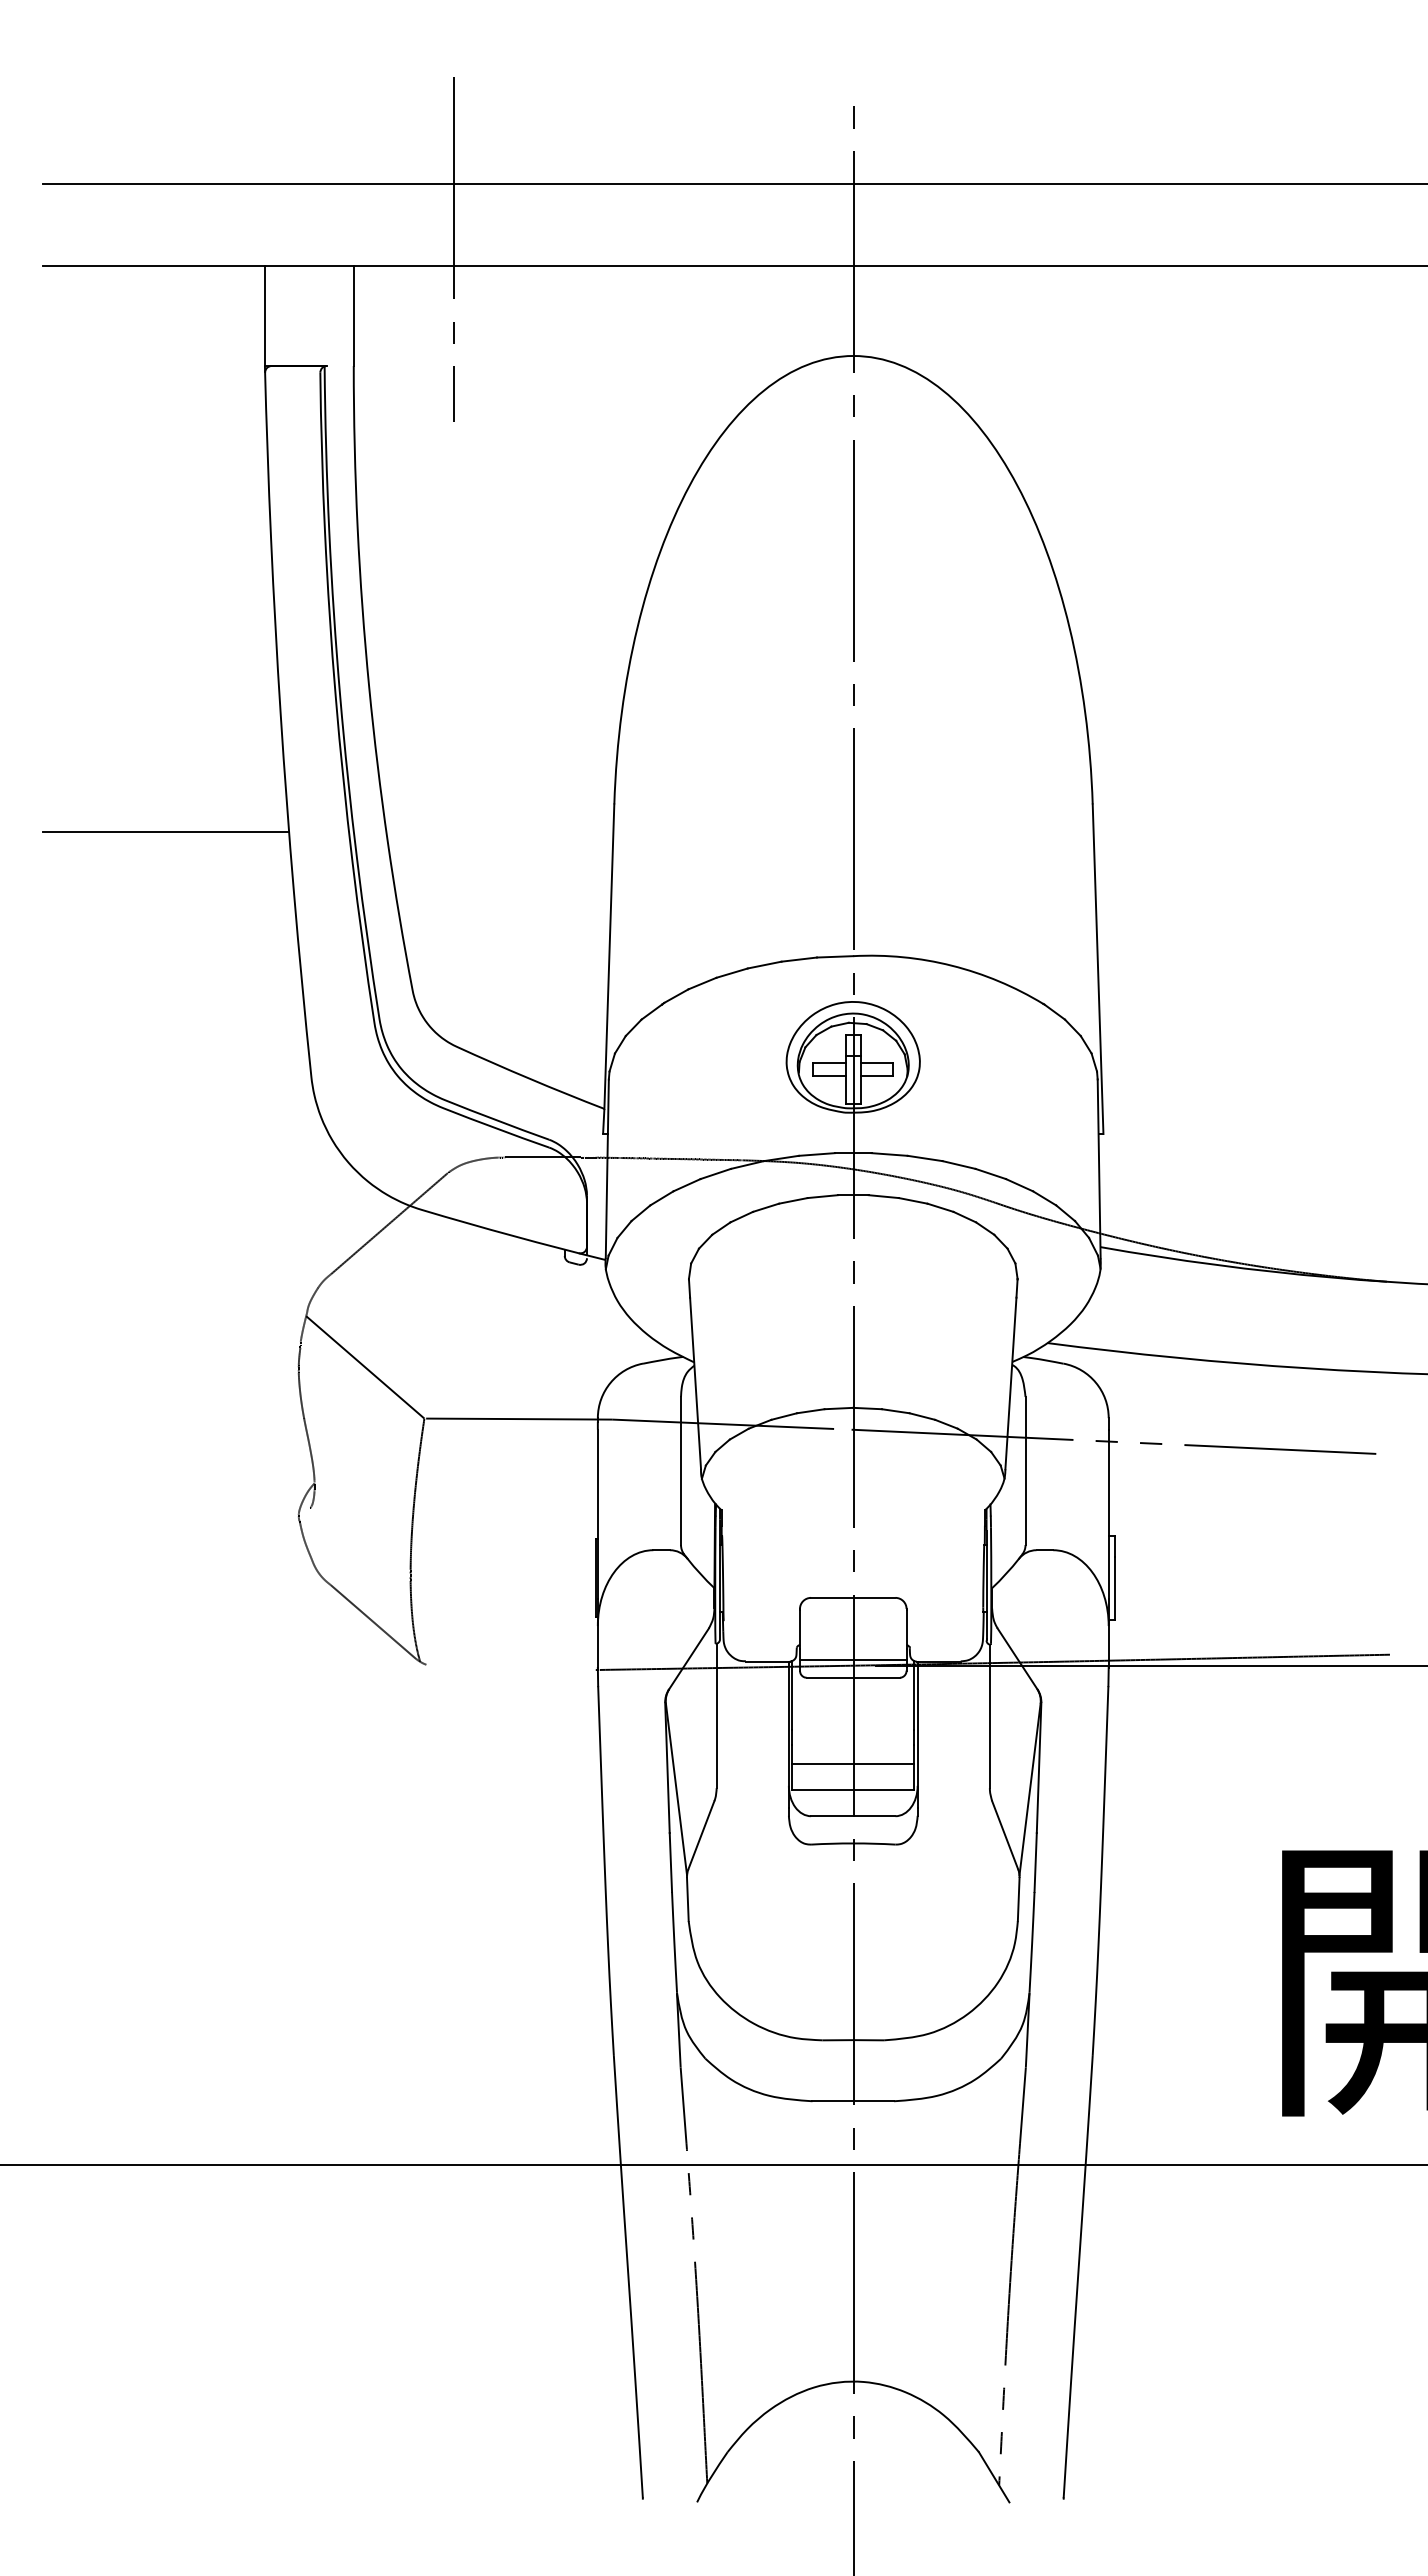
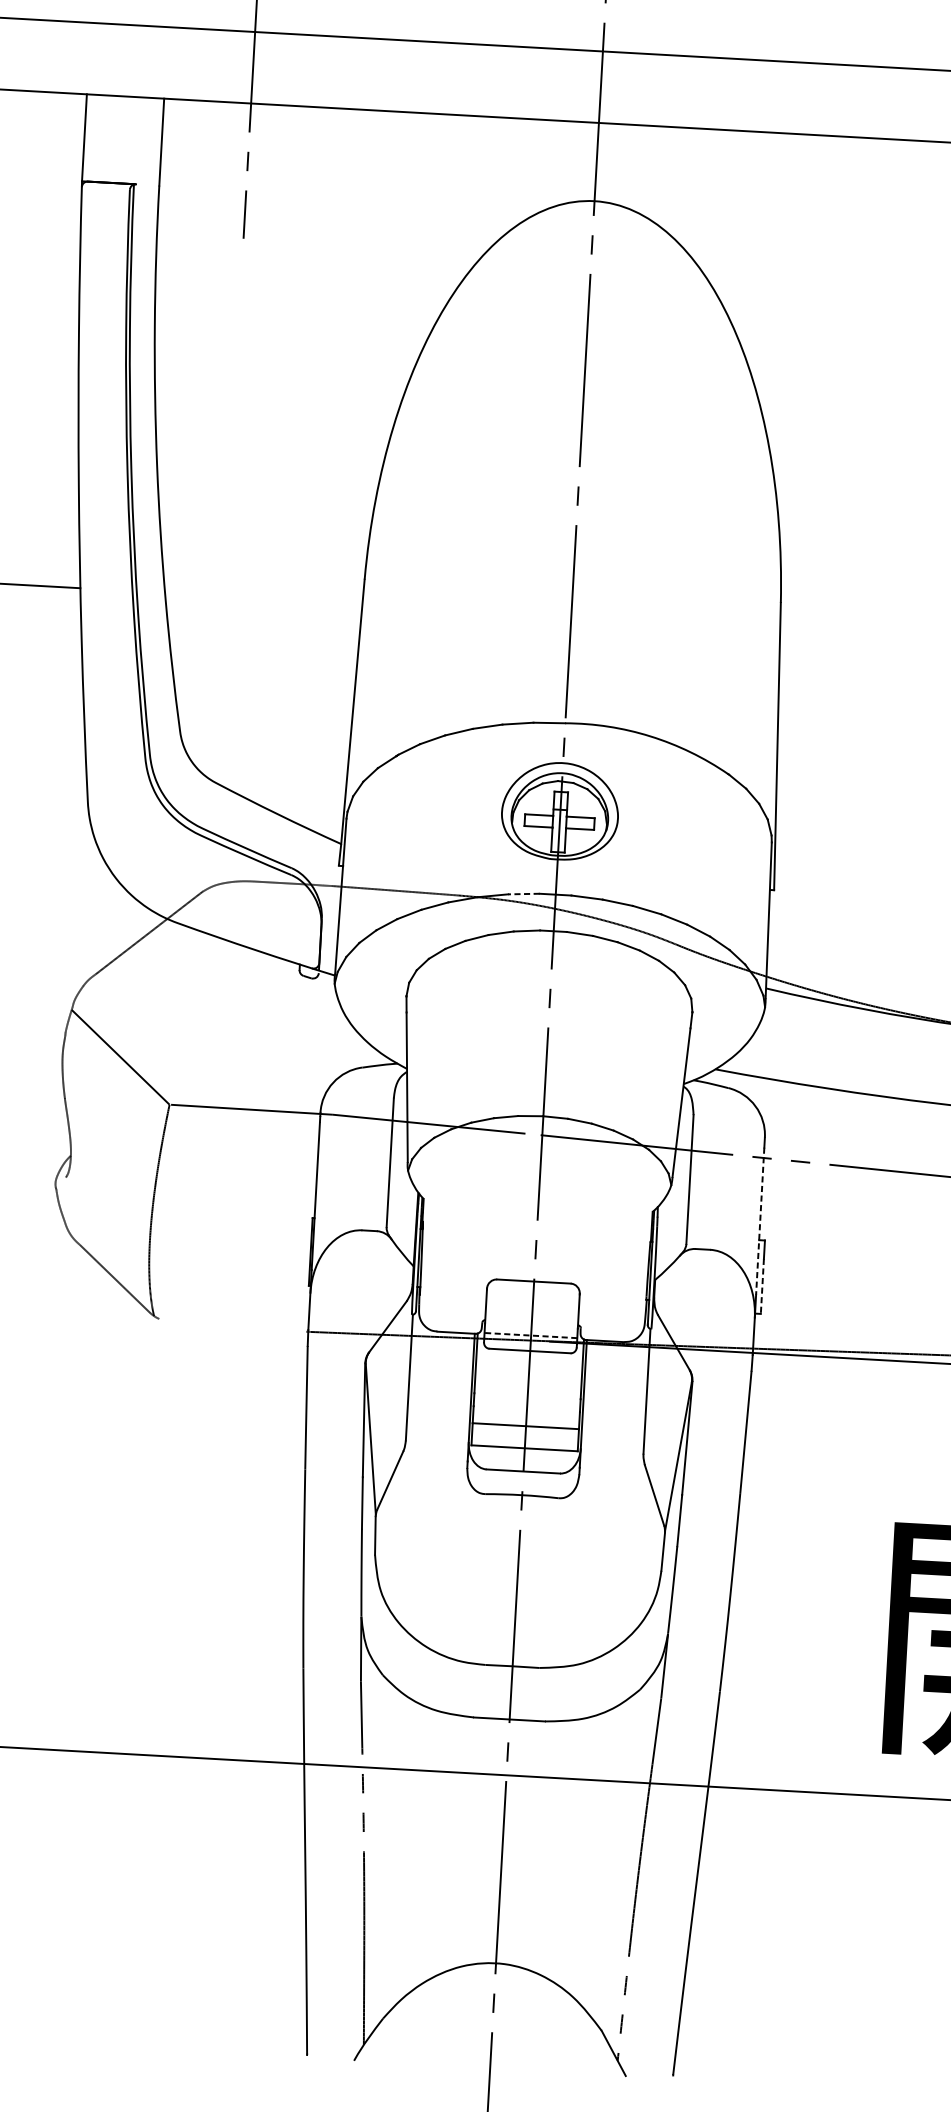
line: (816, 1154) -> (523, 894), solid -> dashed
line: (1108, 1514) -> (760, 1221), solid -> dashed
line: (1115, 1588) -> (762, 1286), solid -> dashed
line: (852, 1659) -> (530, 1335), solid -> dashed

